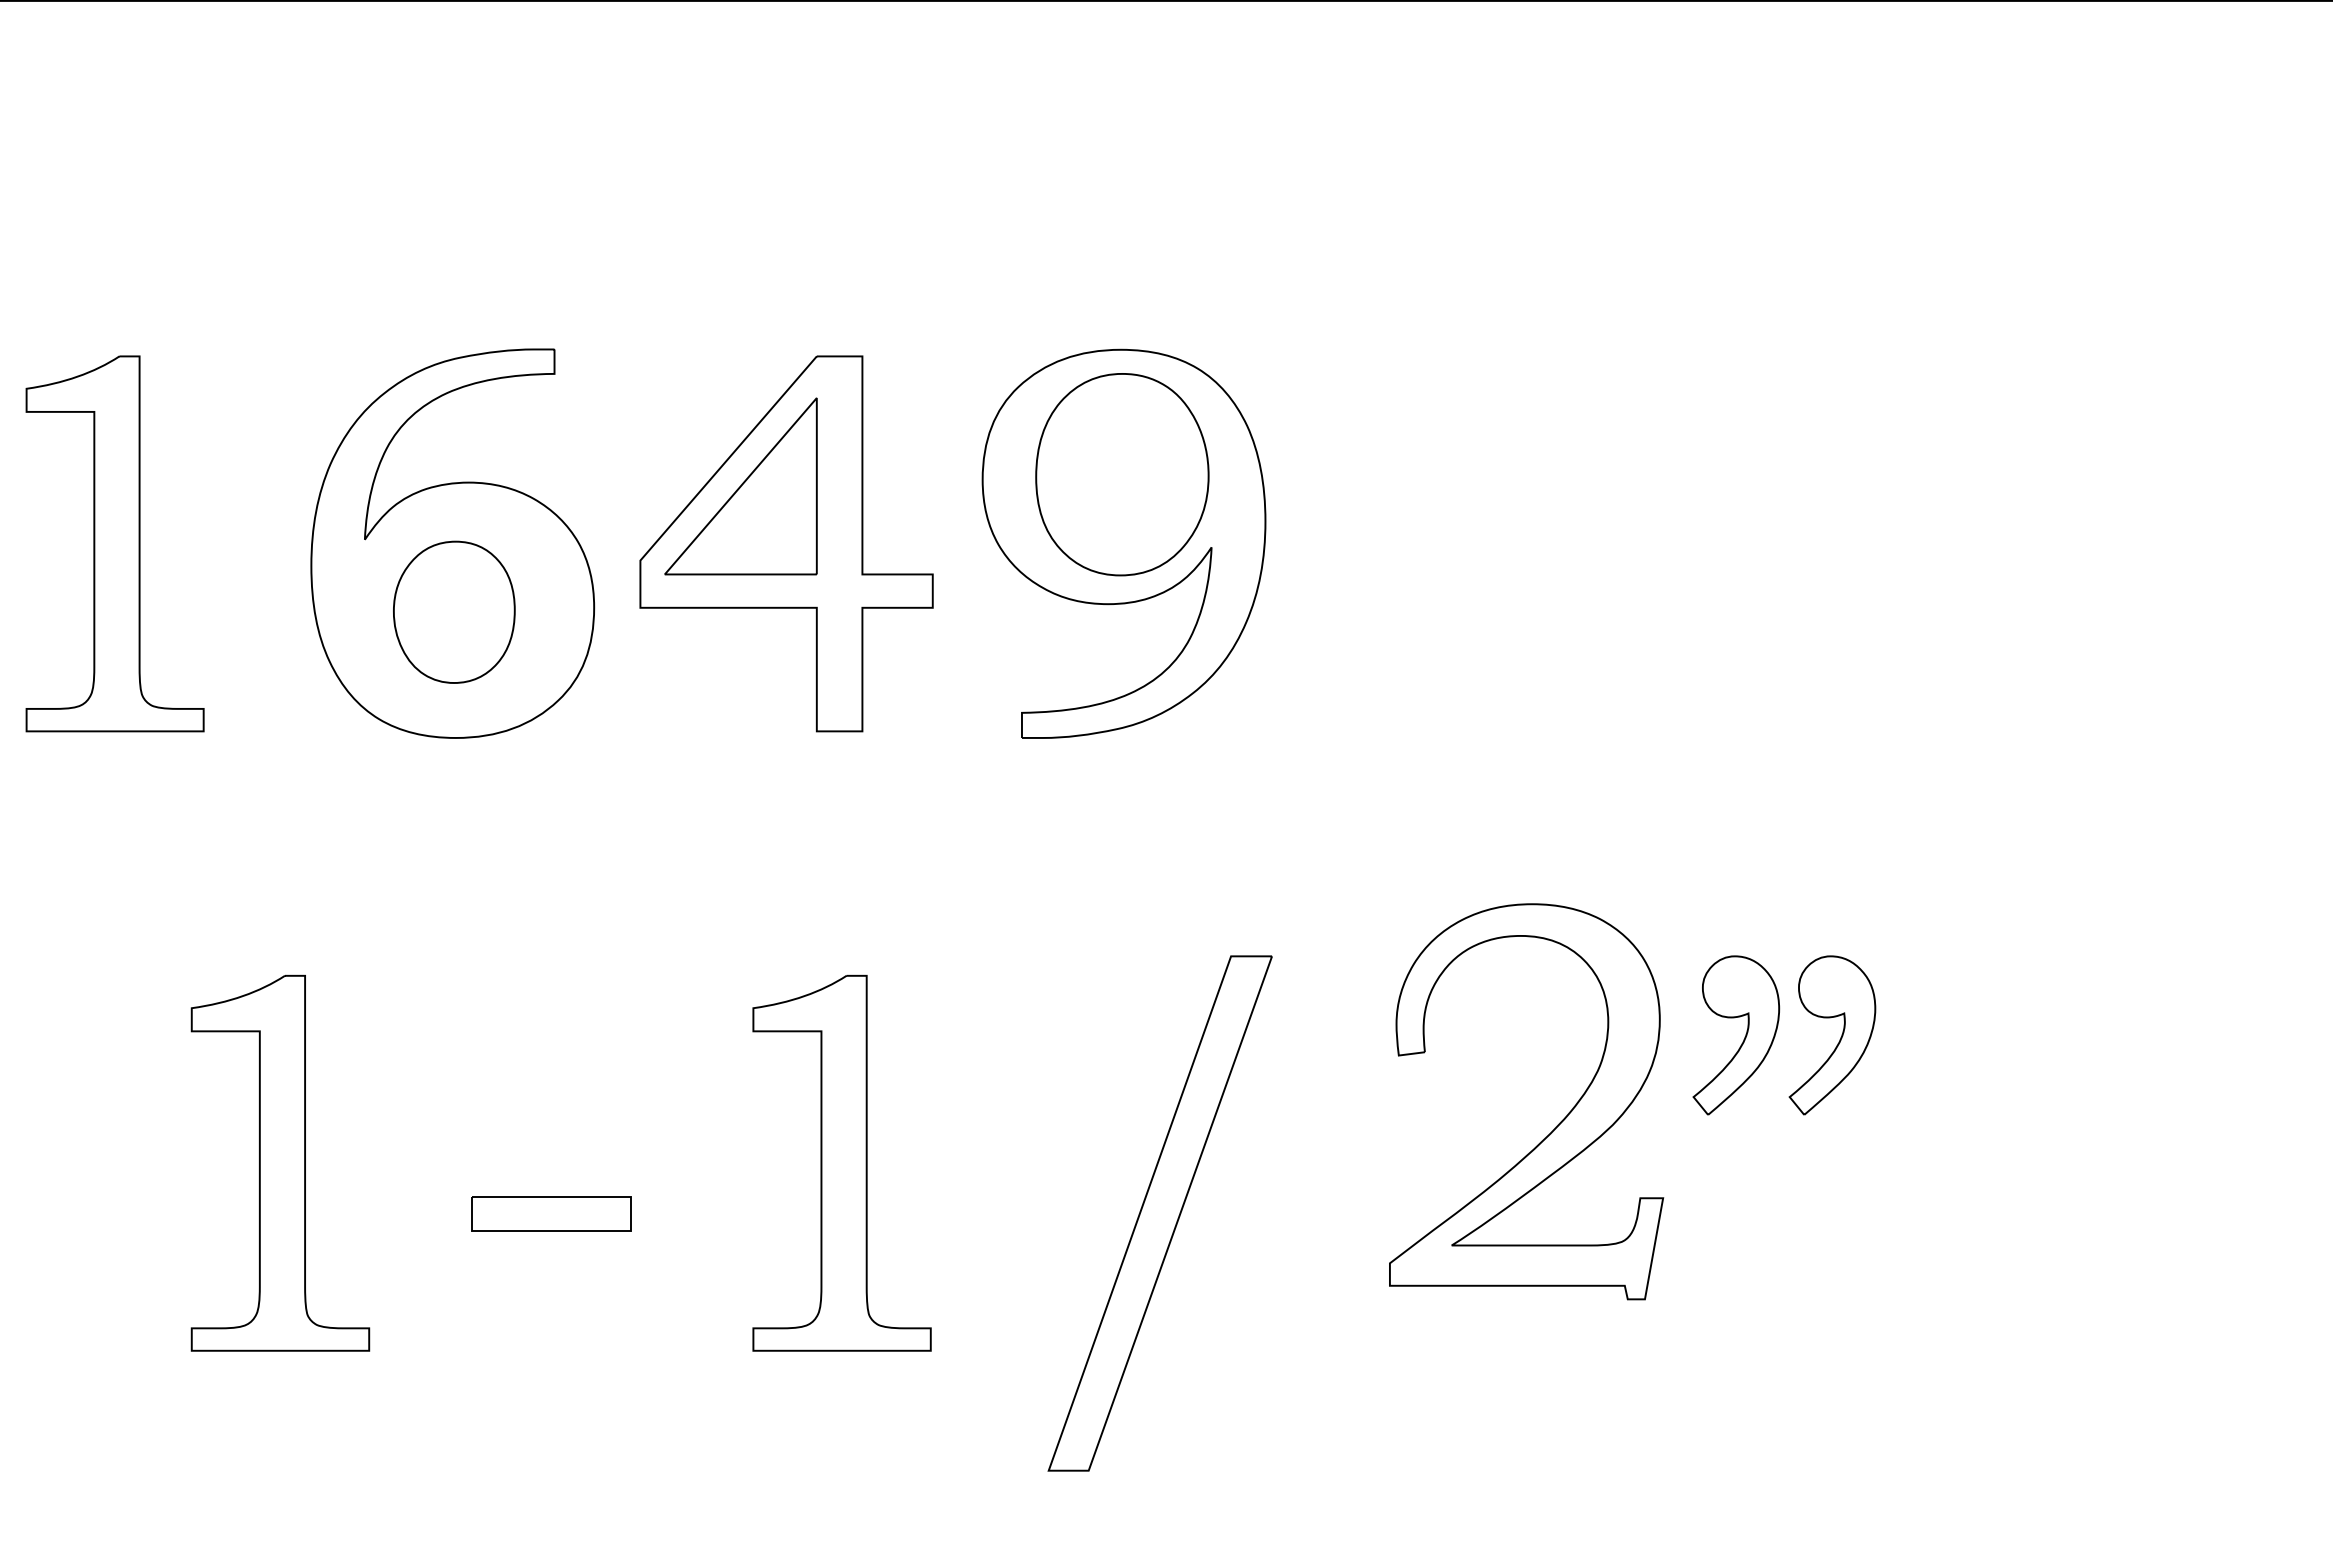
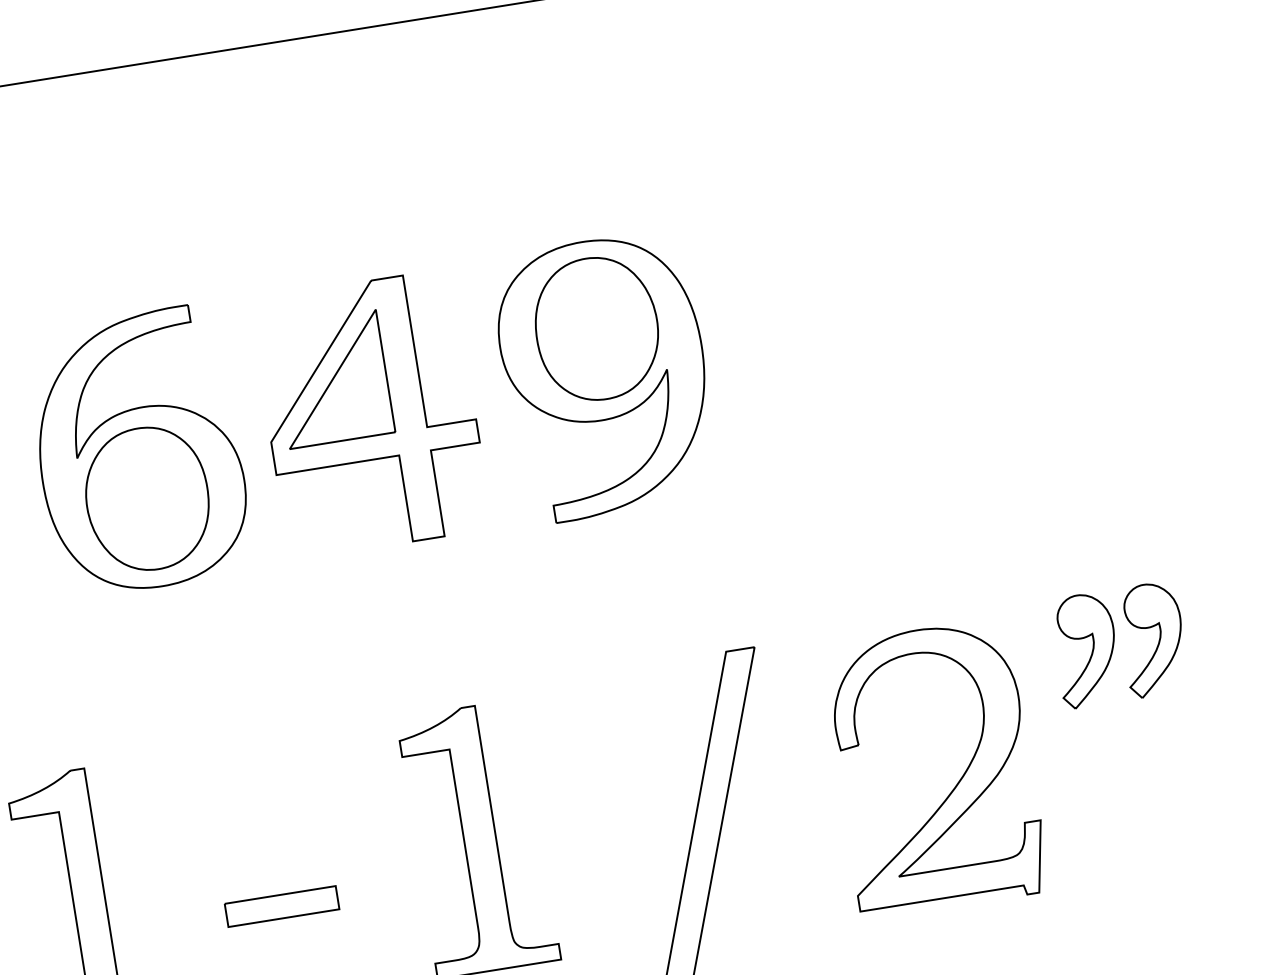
part: (454, 612) -> (147, 499), size x1.43
part: (1556, 1125) -> (958, 781), moved

